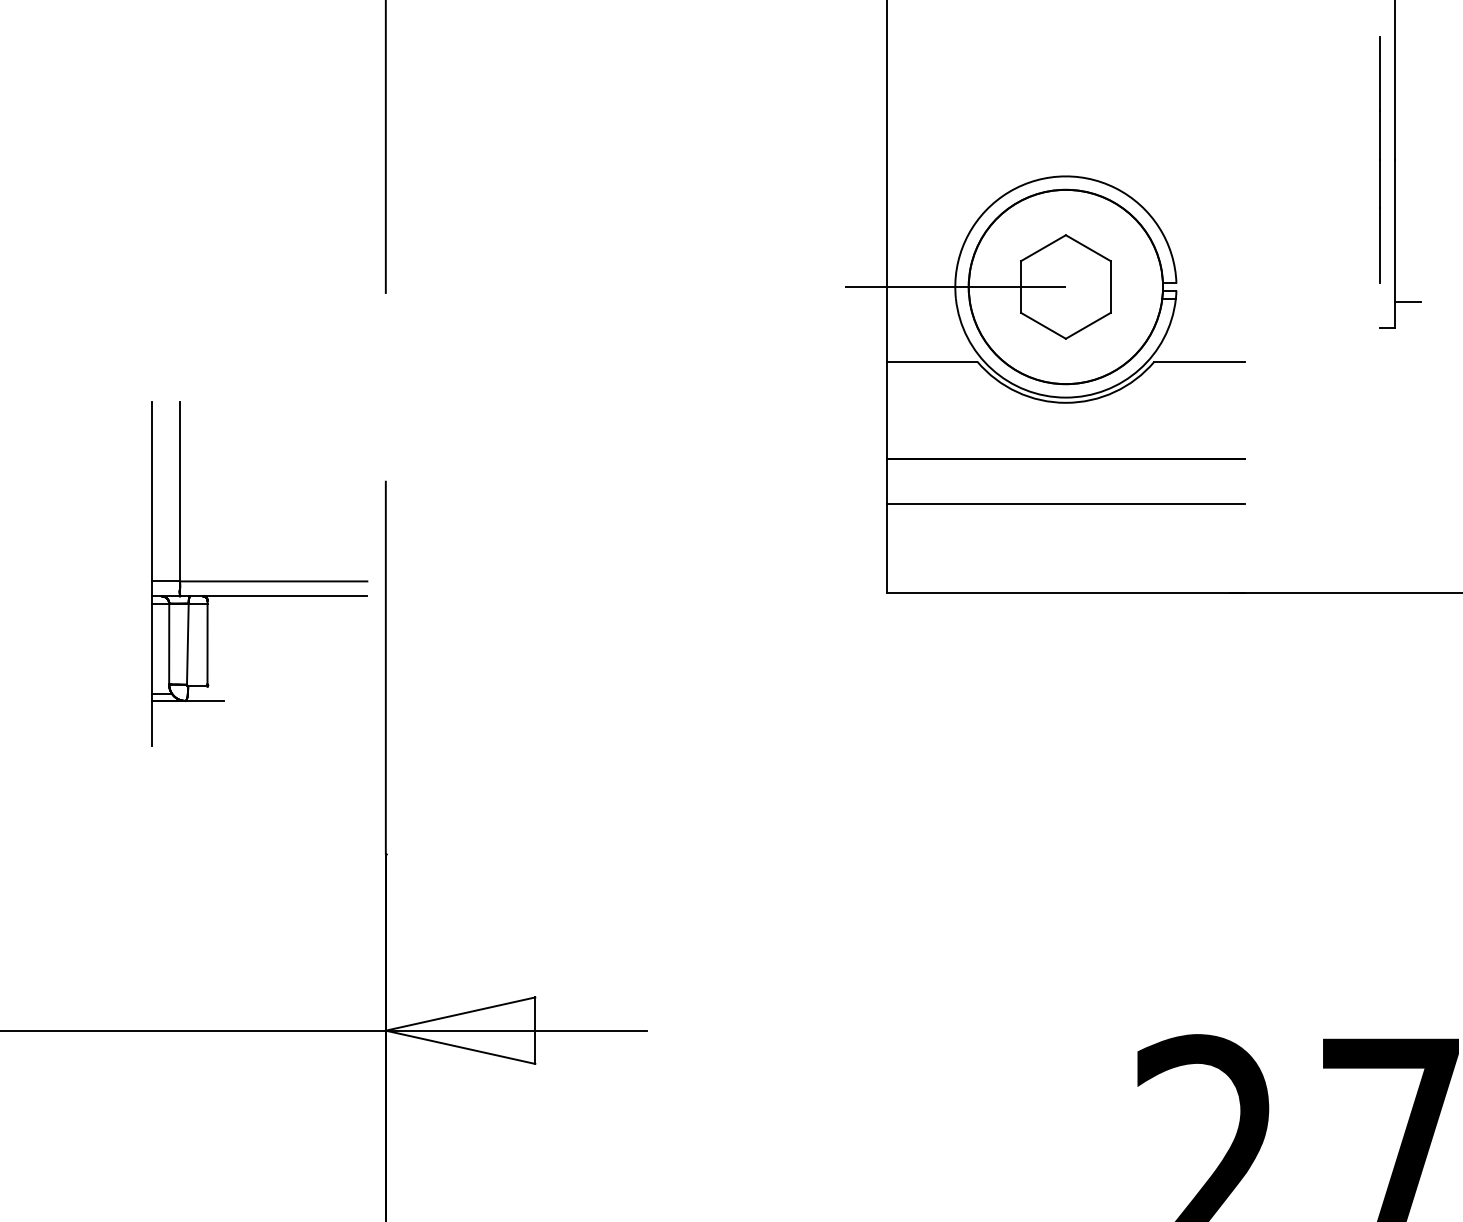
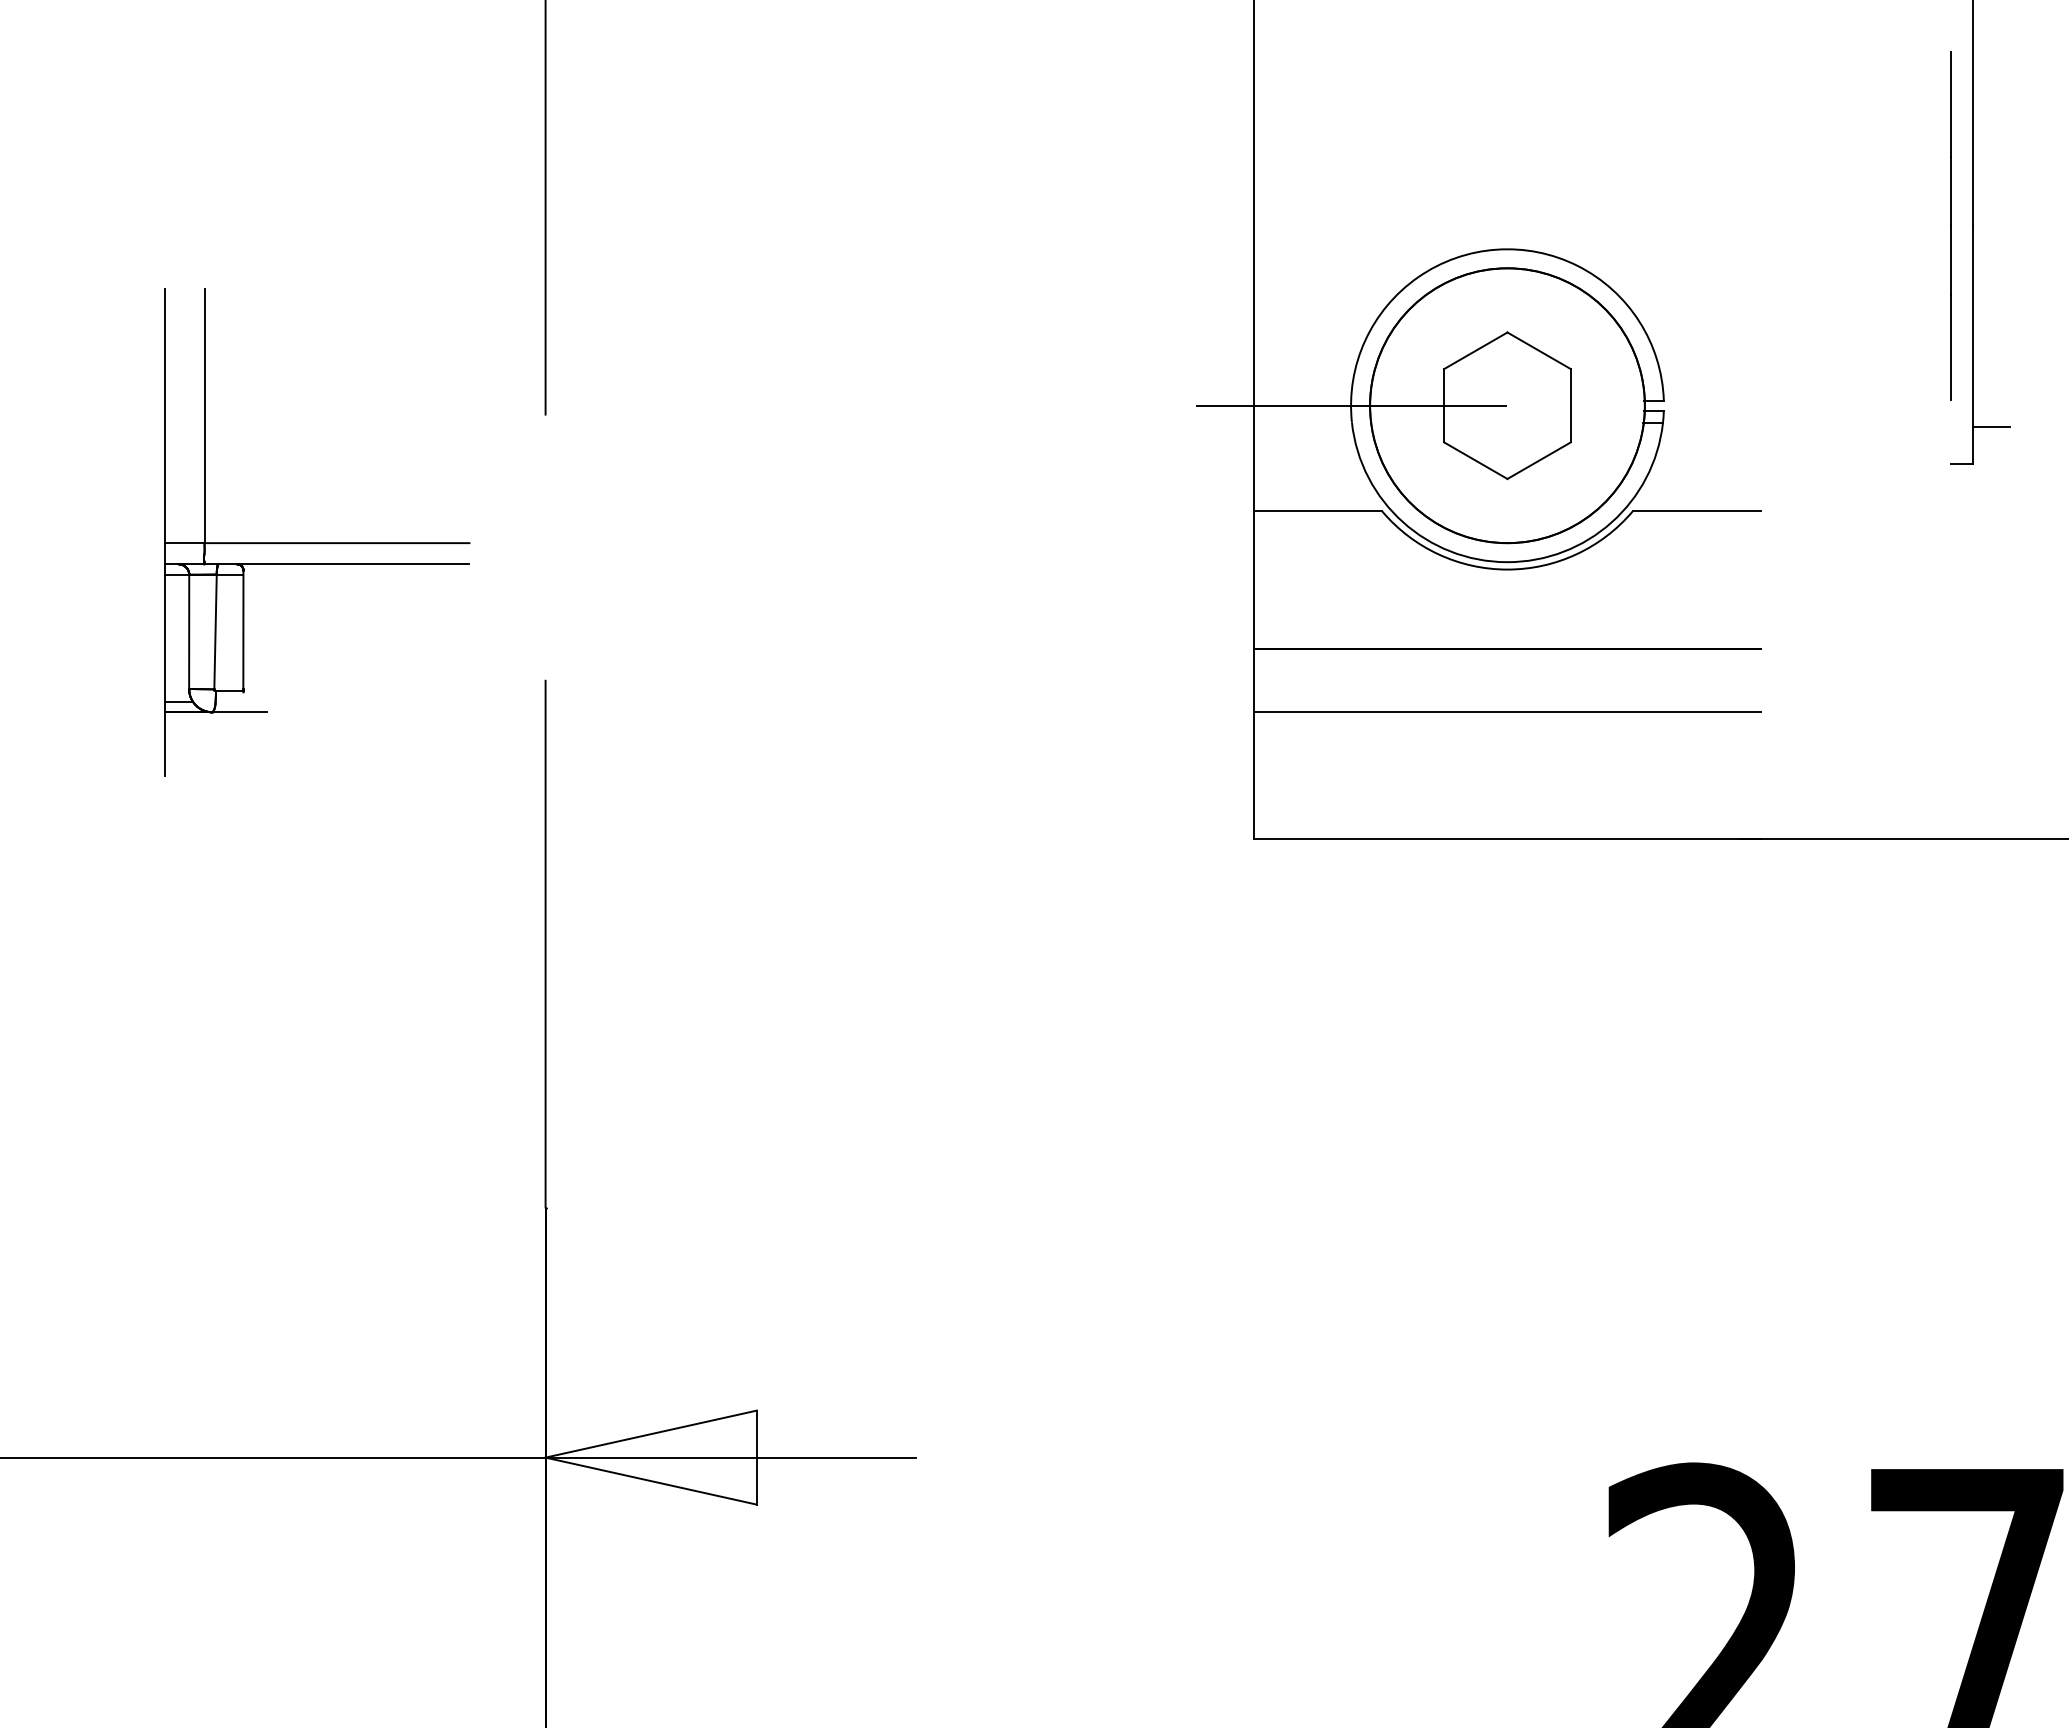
part: (259, 580) -> (317, 542), moved

